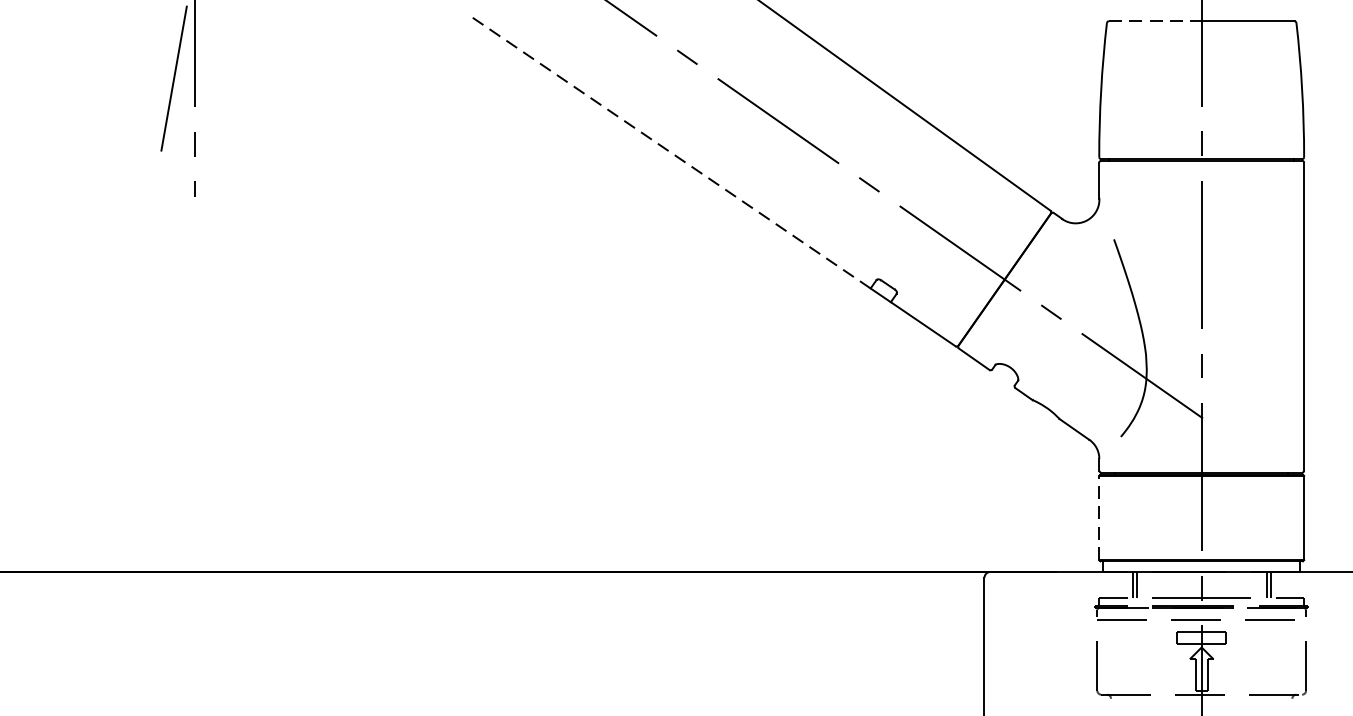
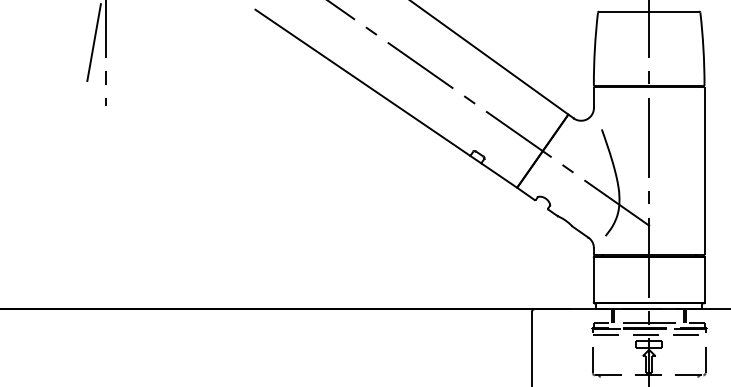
line: (1155, 21) -> (624, 11), dashed -> solid
line: (670, 152) -> (362, 82), dashed -> solid
line: (1098, 517) -> (593, 279), dashed -> solid

